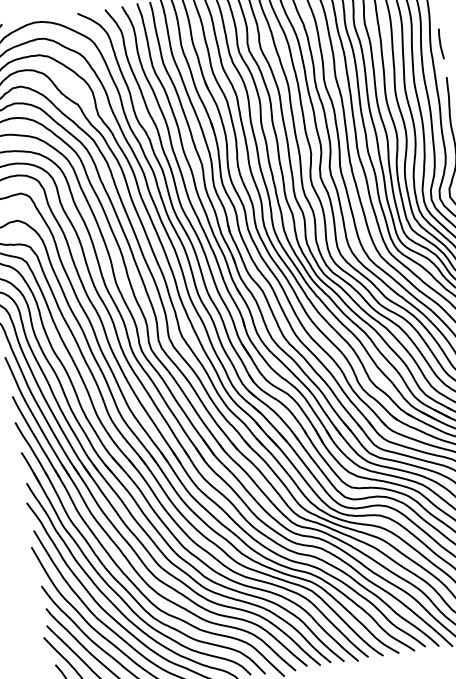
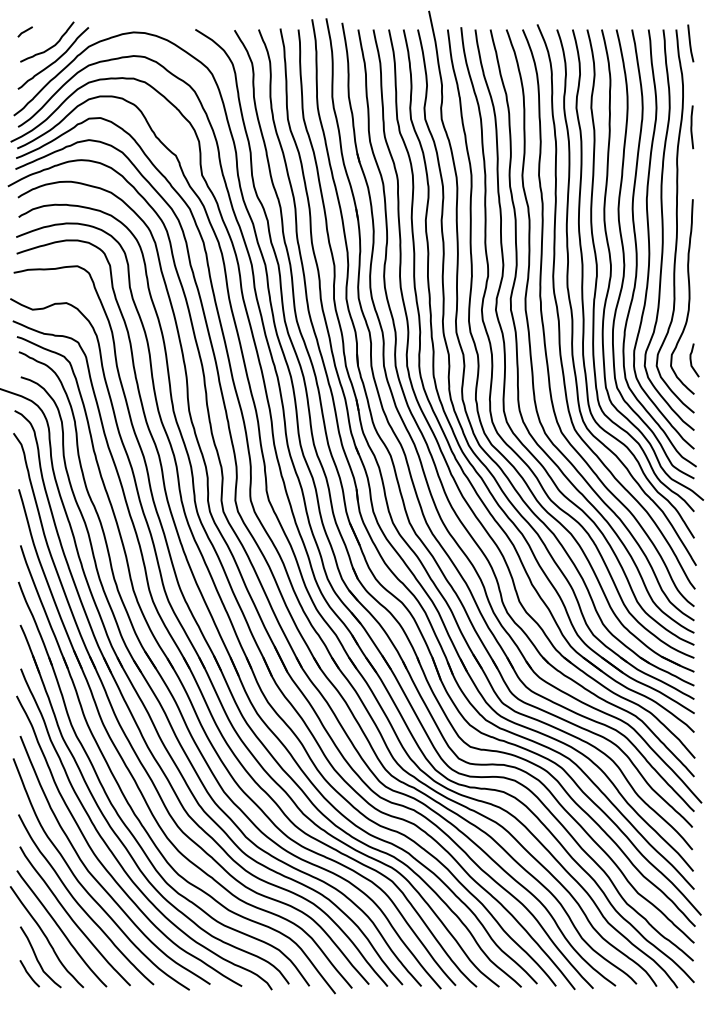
curve: (441, 44) -> (692, 127), moved

